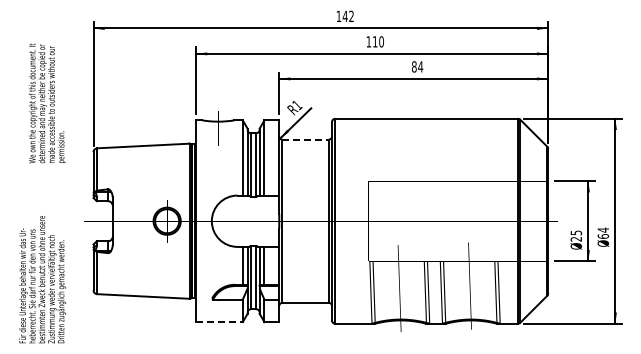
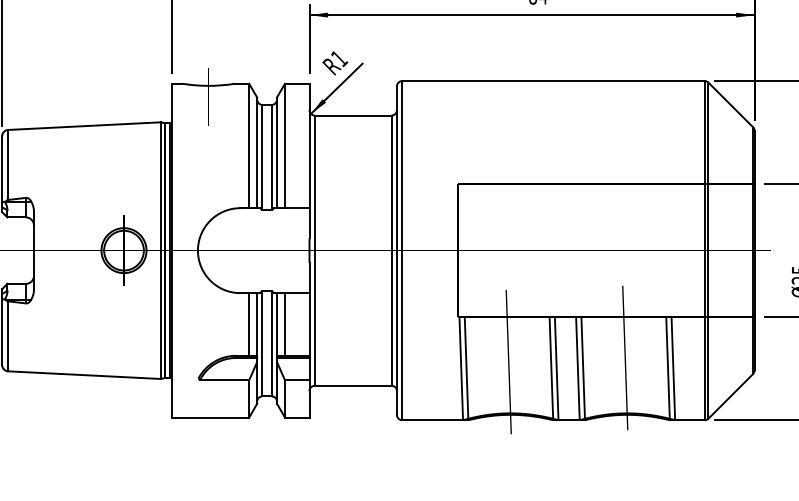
line: (306, 139) -> (354, 115), dashed -> solid
line: (219, 322) -> (210, 418), dashed -> solid

